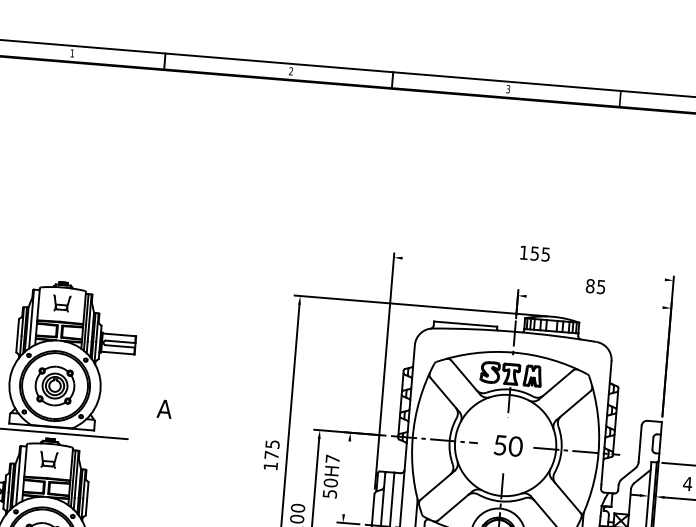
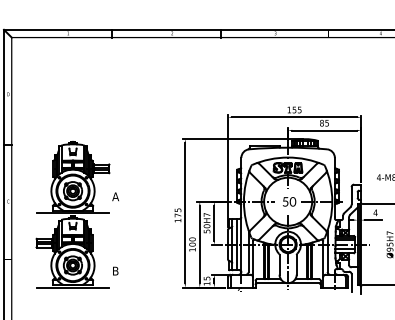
line: (533, 269) -> (294, 117), added
line: (594, 301) -> (324, 130), added
text: (164, 408) -> (115, 196), moved
line: (347, 476) -> (214, 222), added

